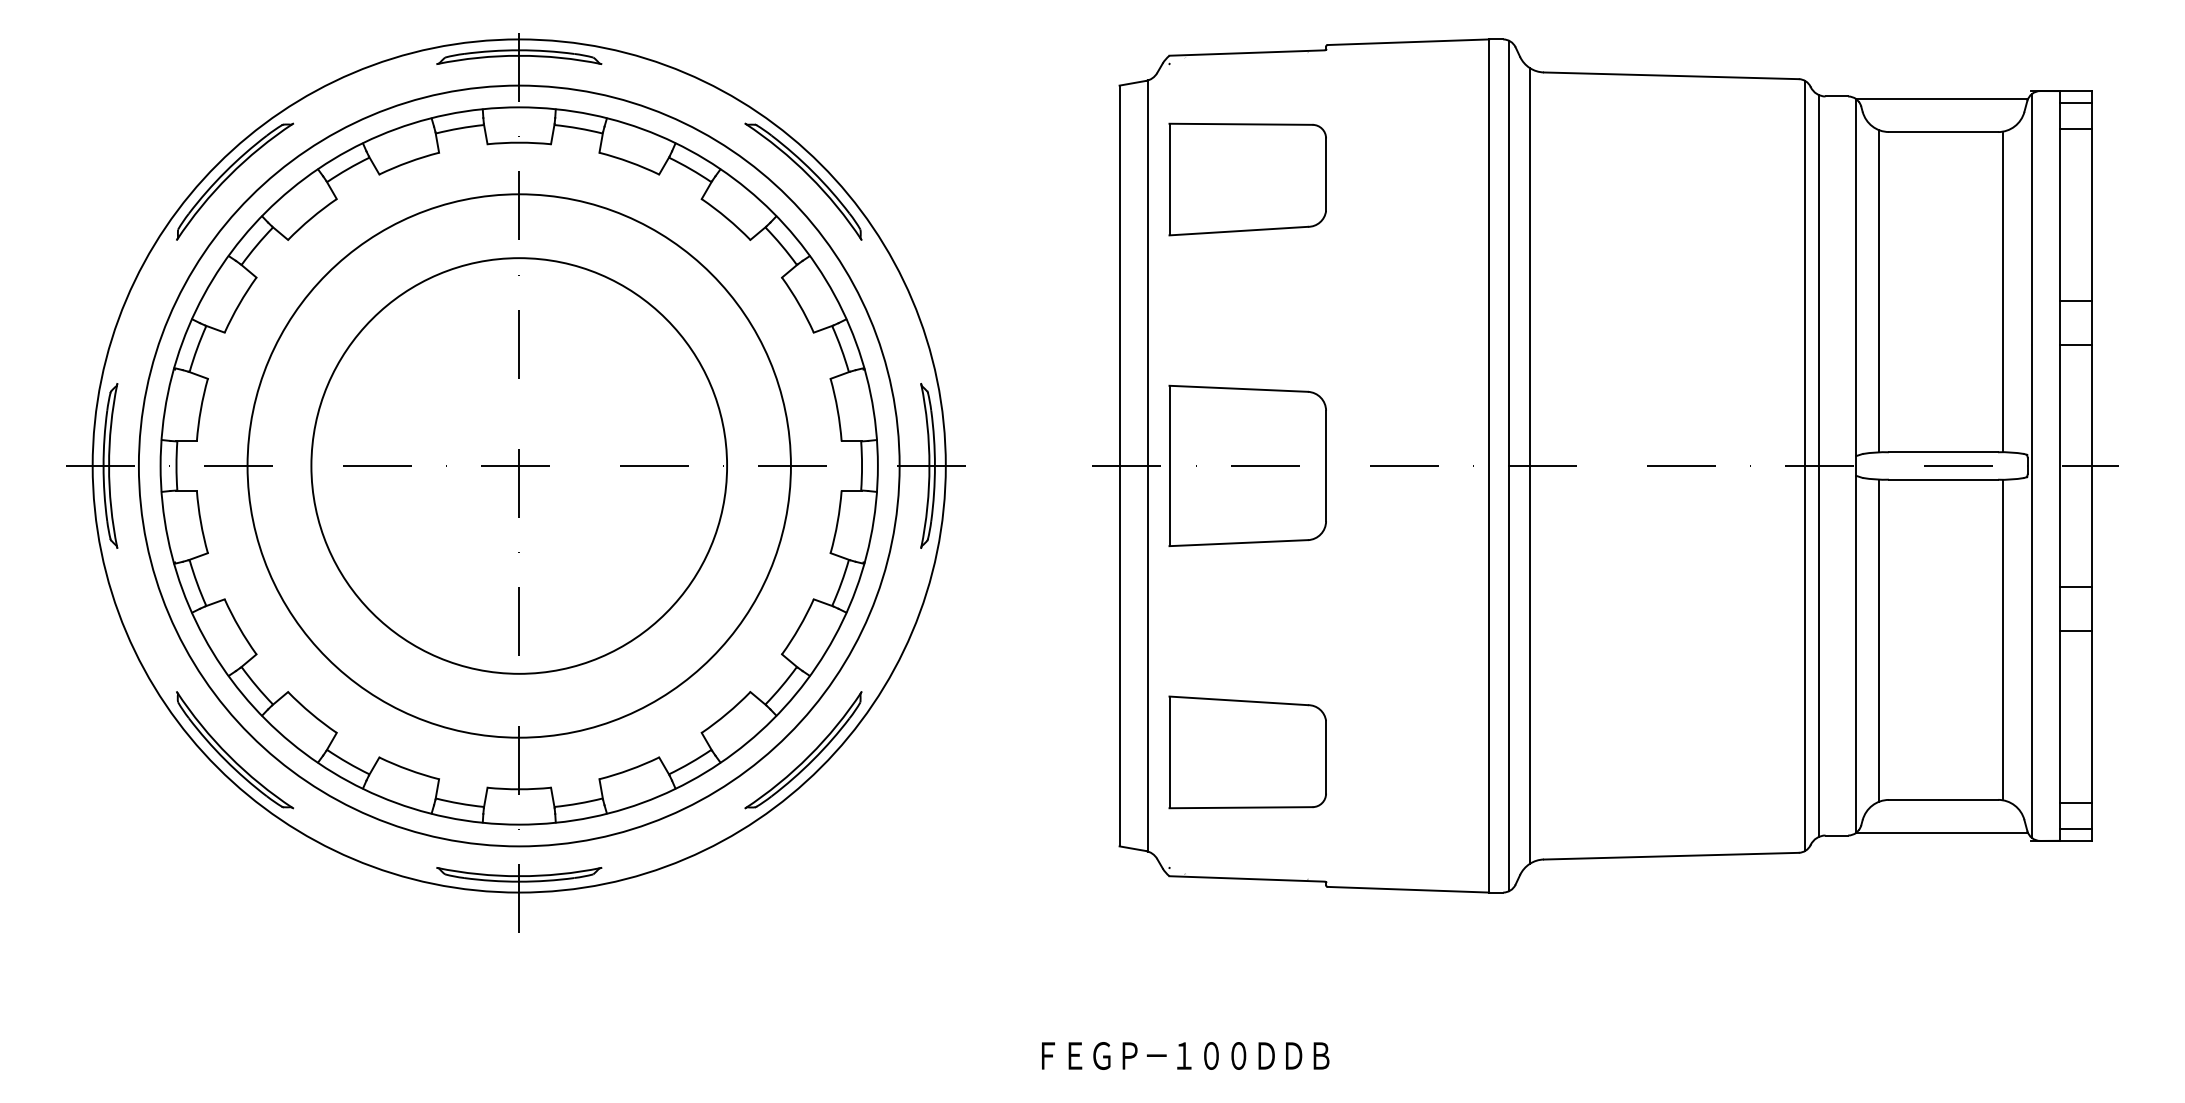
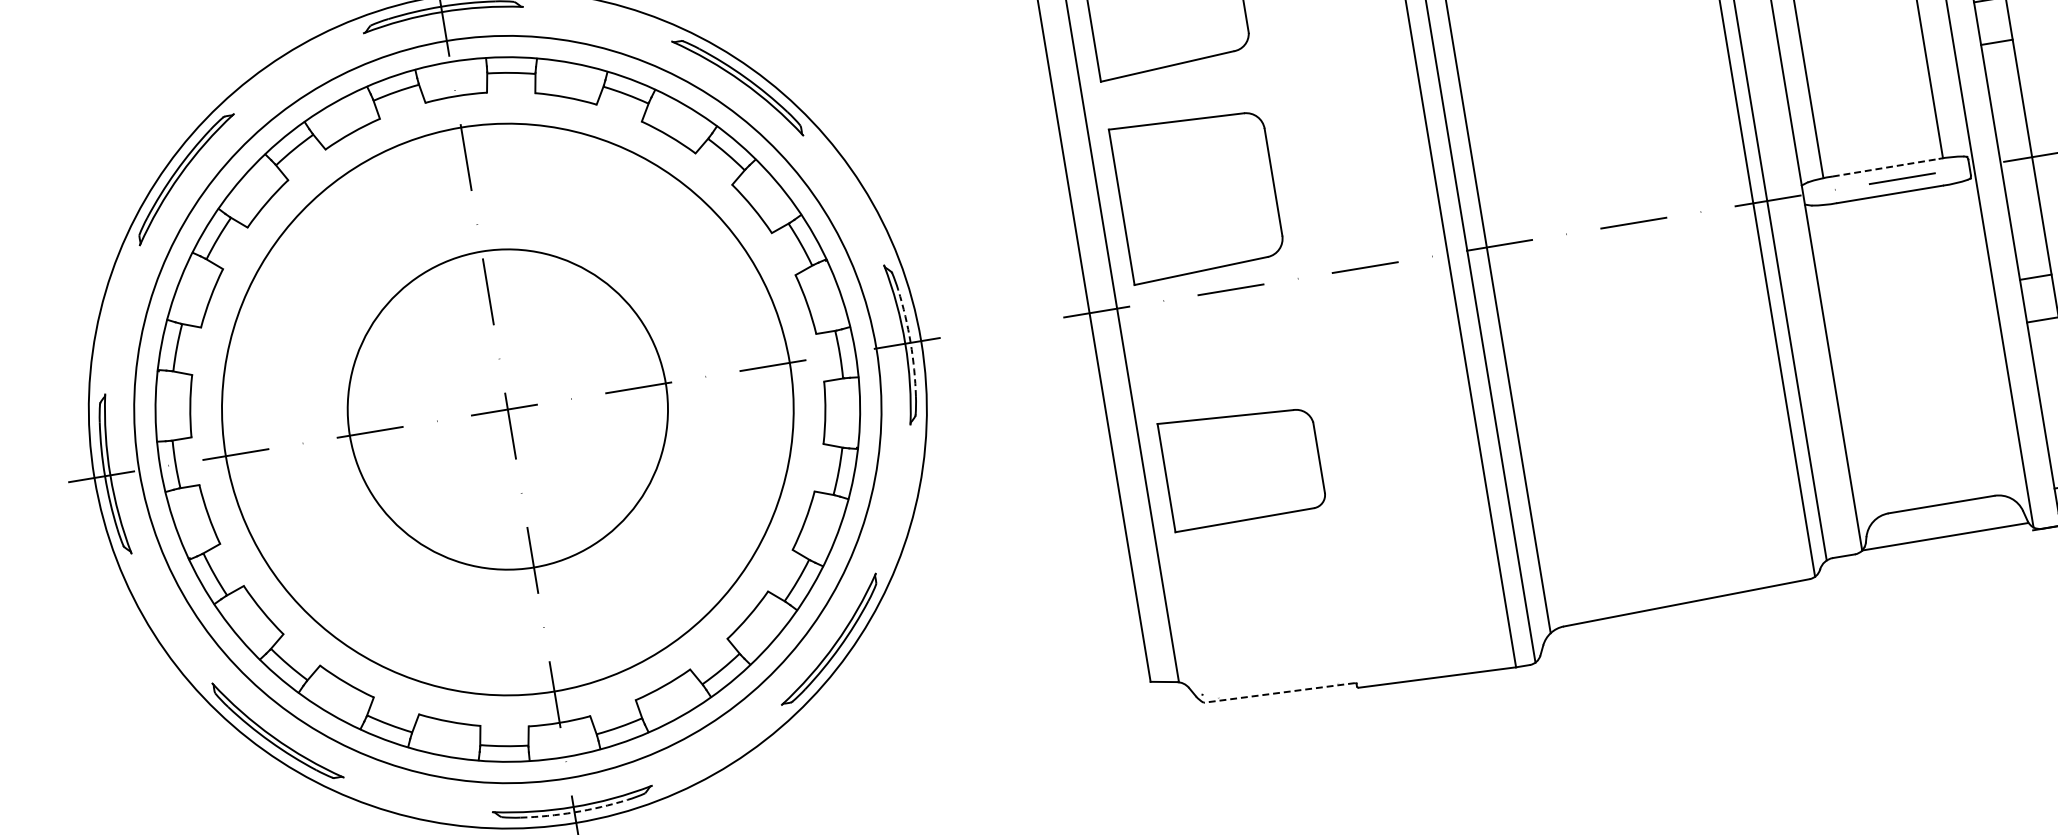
line: (1943, 452) -> (1885, 167), solid -> dashed
circle: (518, 465) -> (507, 409), size x0.6
circle: (519, 465) -> (508, 409), size x1.4
part: (1247, 465) -> (1197, 194), moved
arc: (934, 466) -> (910, 343), solid -> dashed
line: (2002, 639) -> (1972, 339), removed
line: (1879, 640) -> (1853, 360), removed
part: (1247, 752) -> (1242, 465), moved
line: (1247, 878) -> (1279, 692), solid -> dashed
arc: (519, 881) -> (574, 812), solid -> dashed

